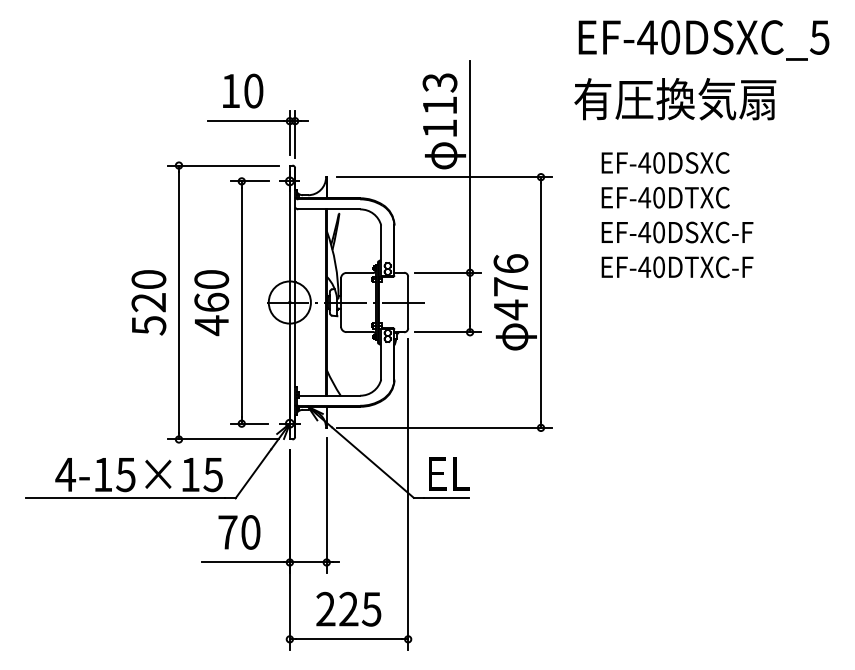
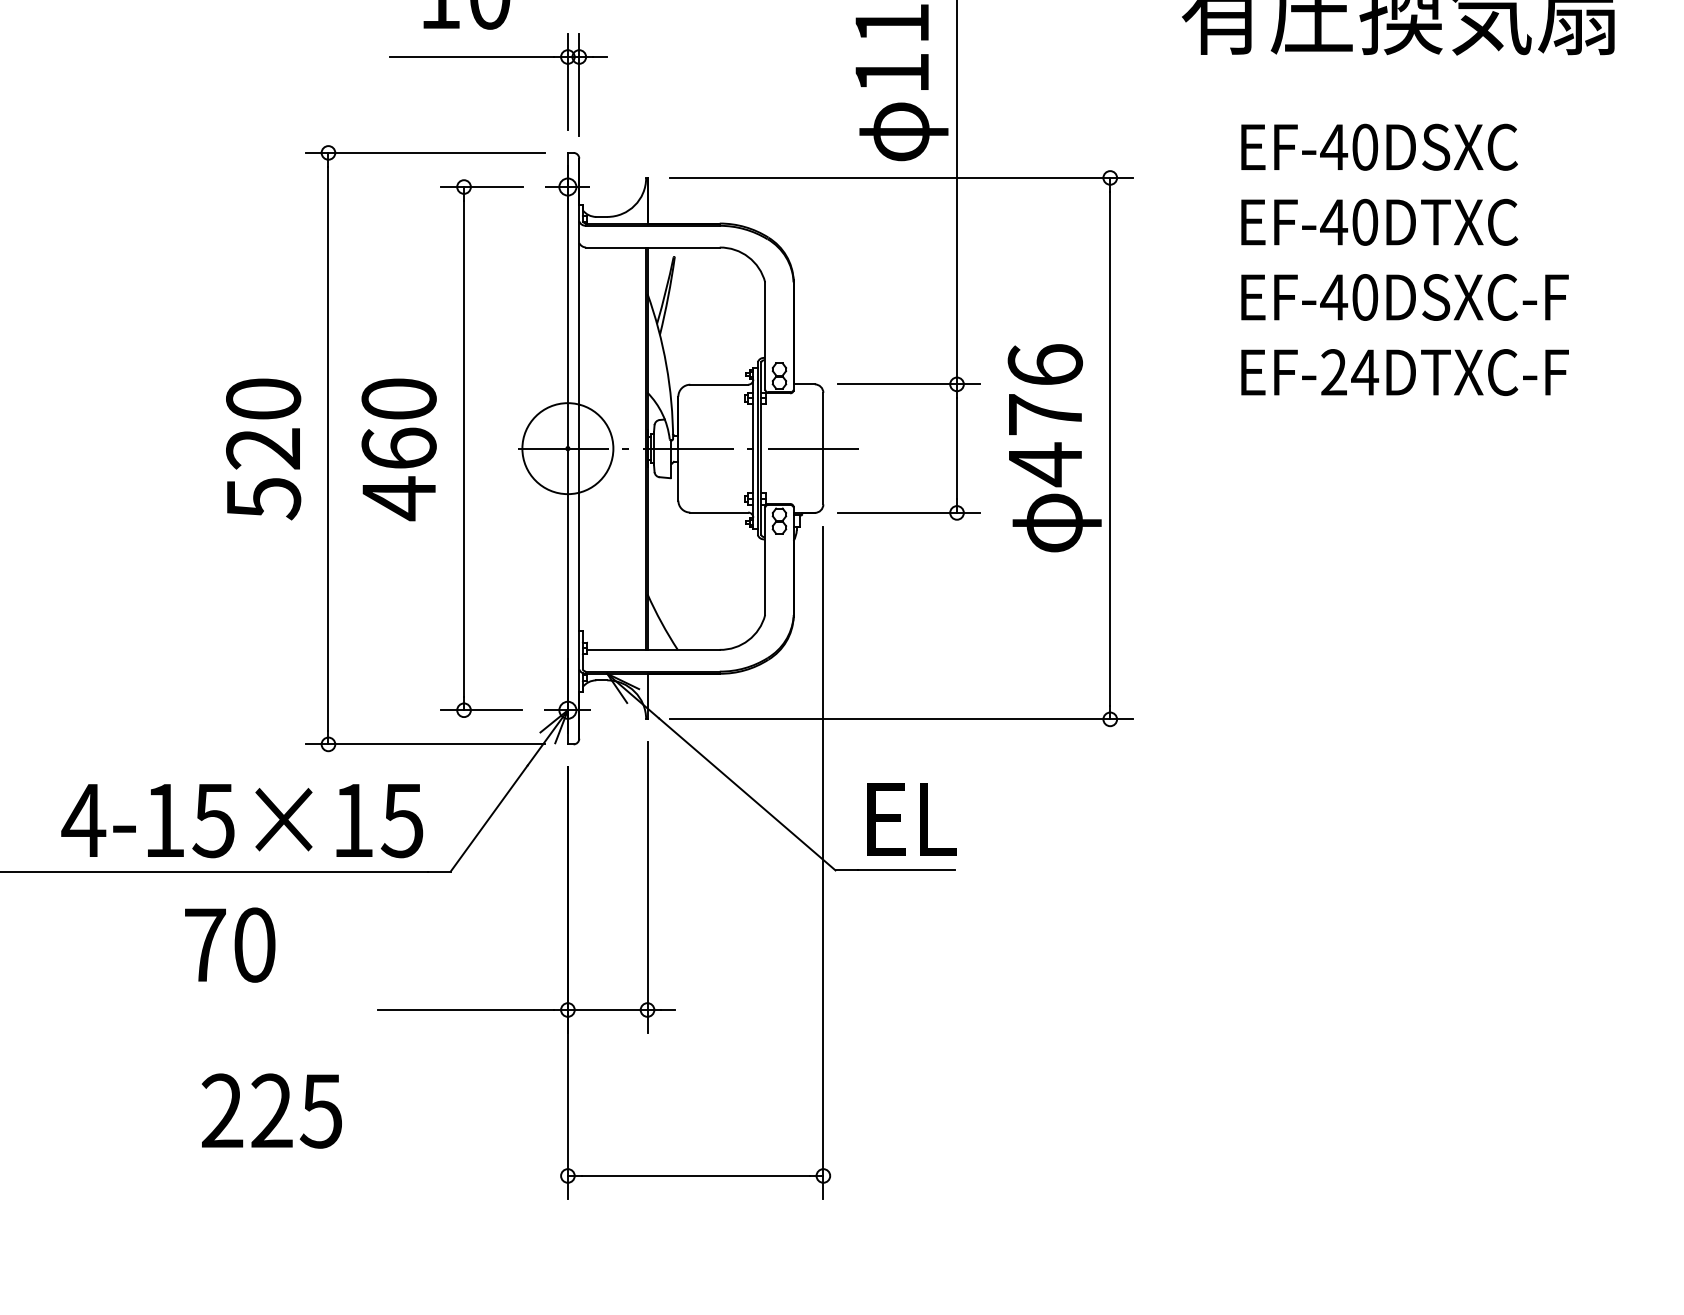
text: (651, 267) -> (1348, 372), EF-40DTXC-F -> EF-24DTXC-F
text: (239, 532) -> (230, 945), moved
text: (348, 608) -> (271, 1109), moved

